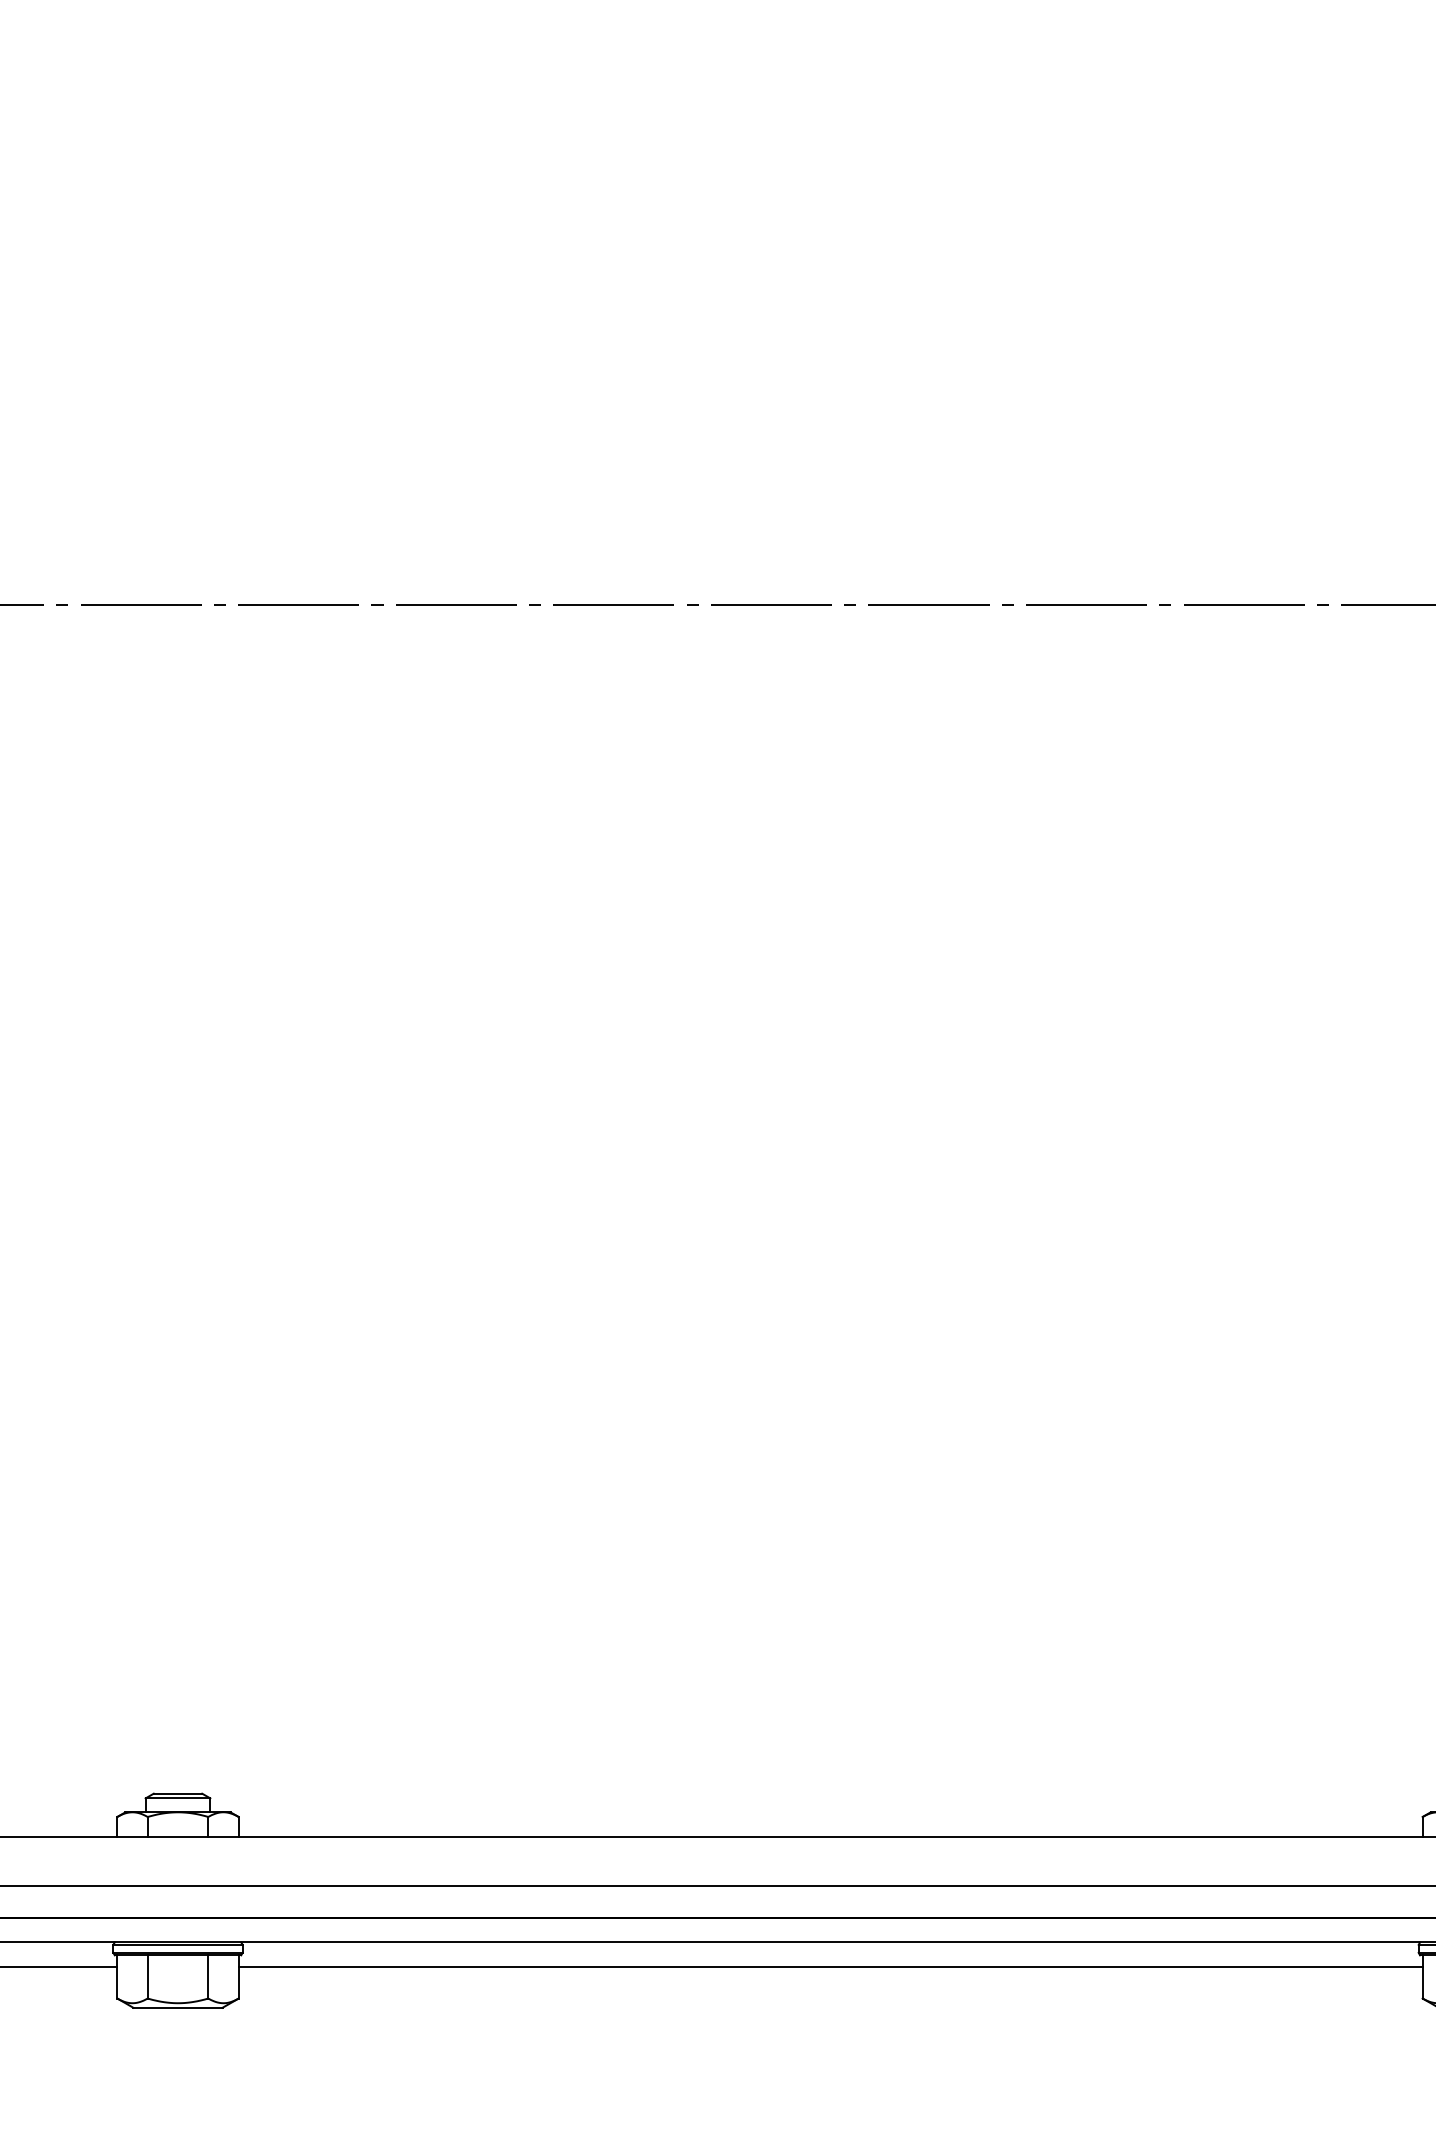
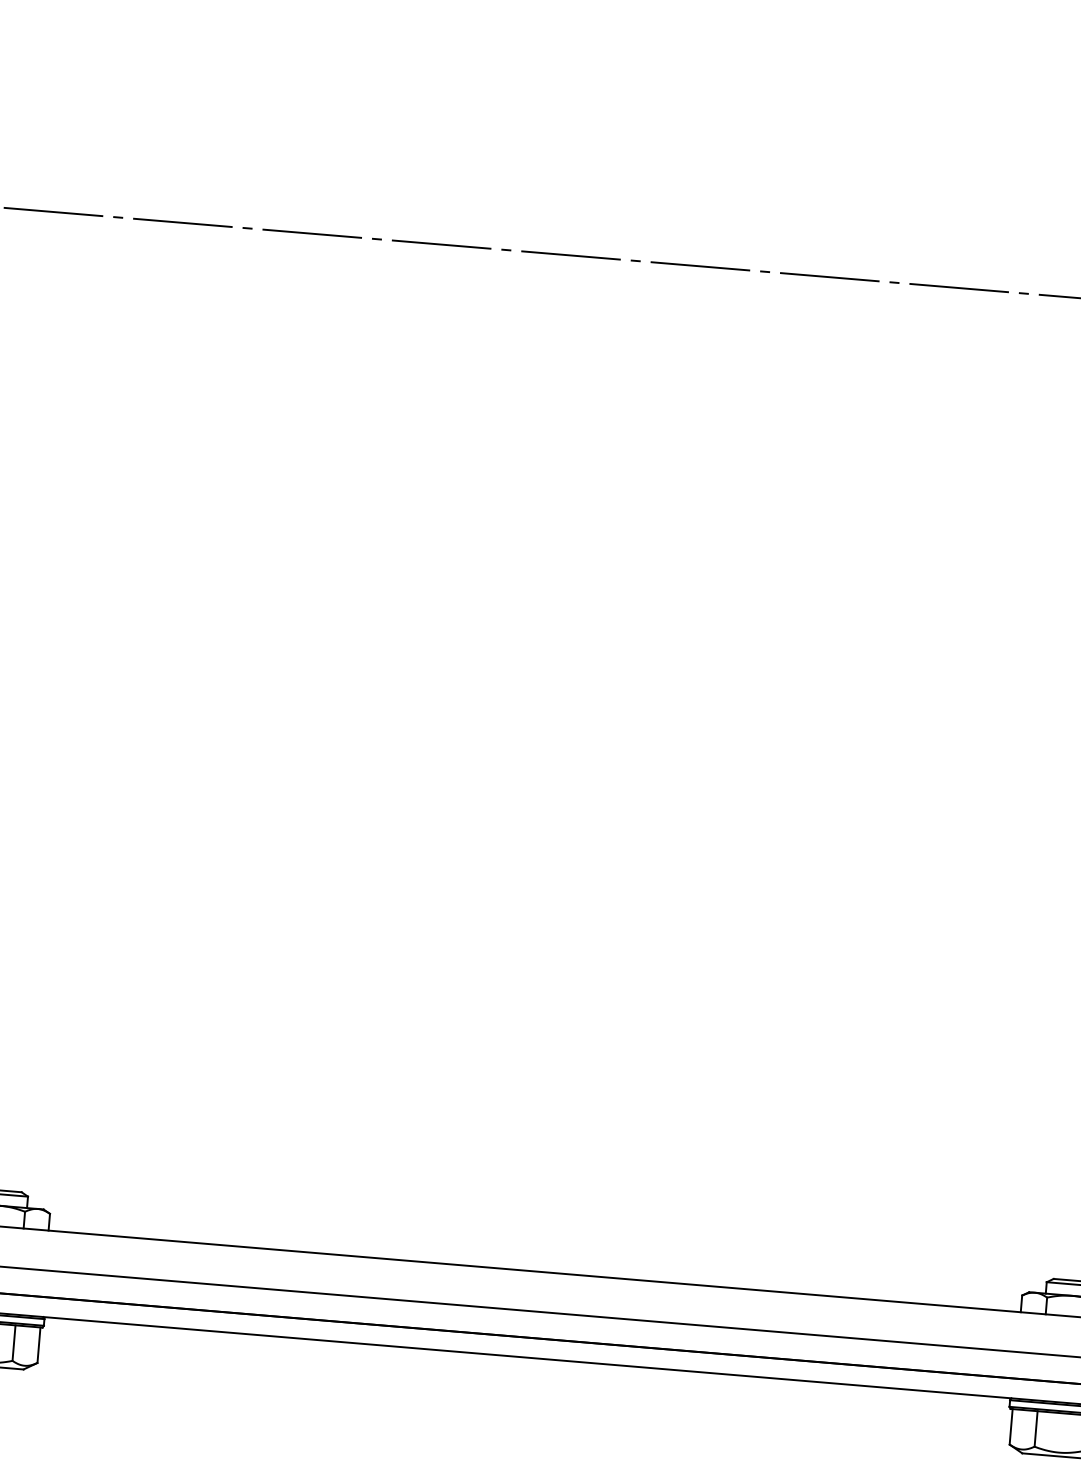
line: (830, 1966) -> (525, 1377), removed

